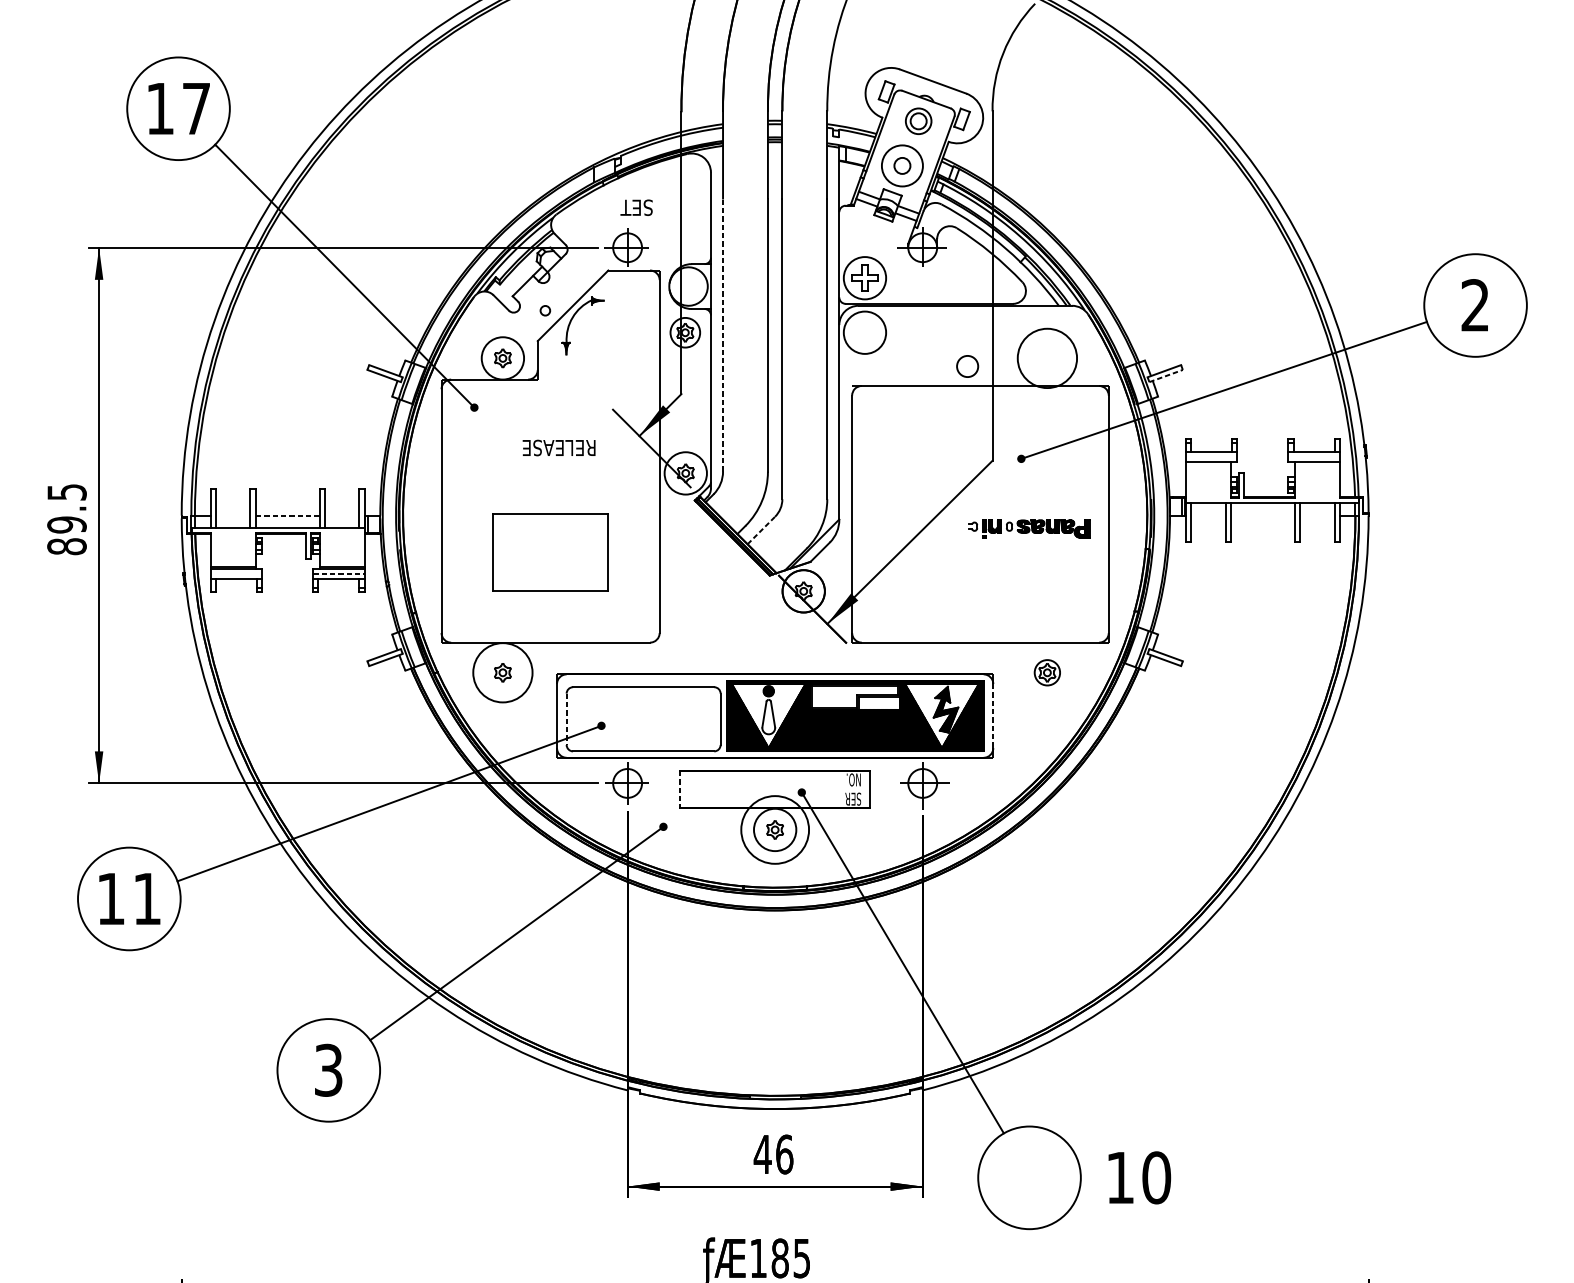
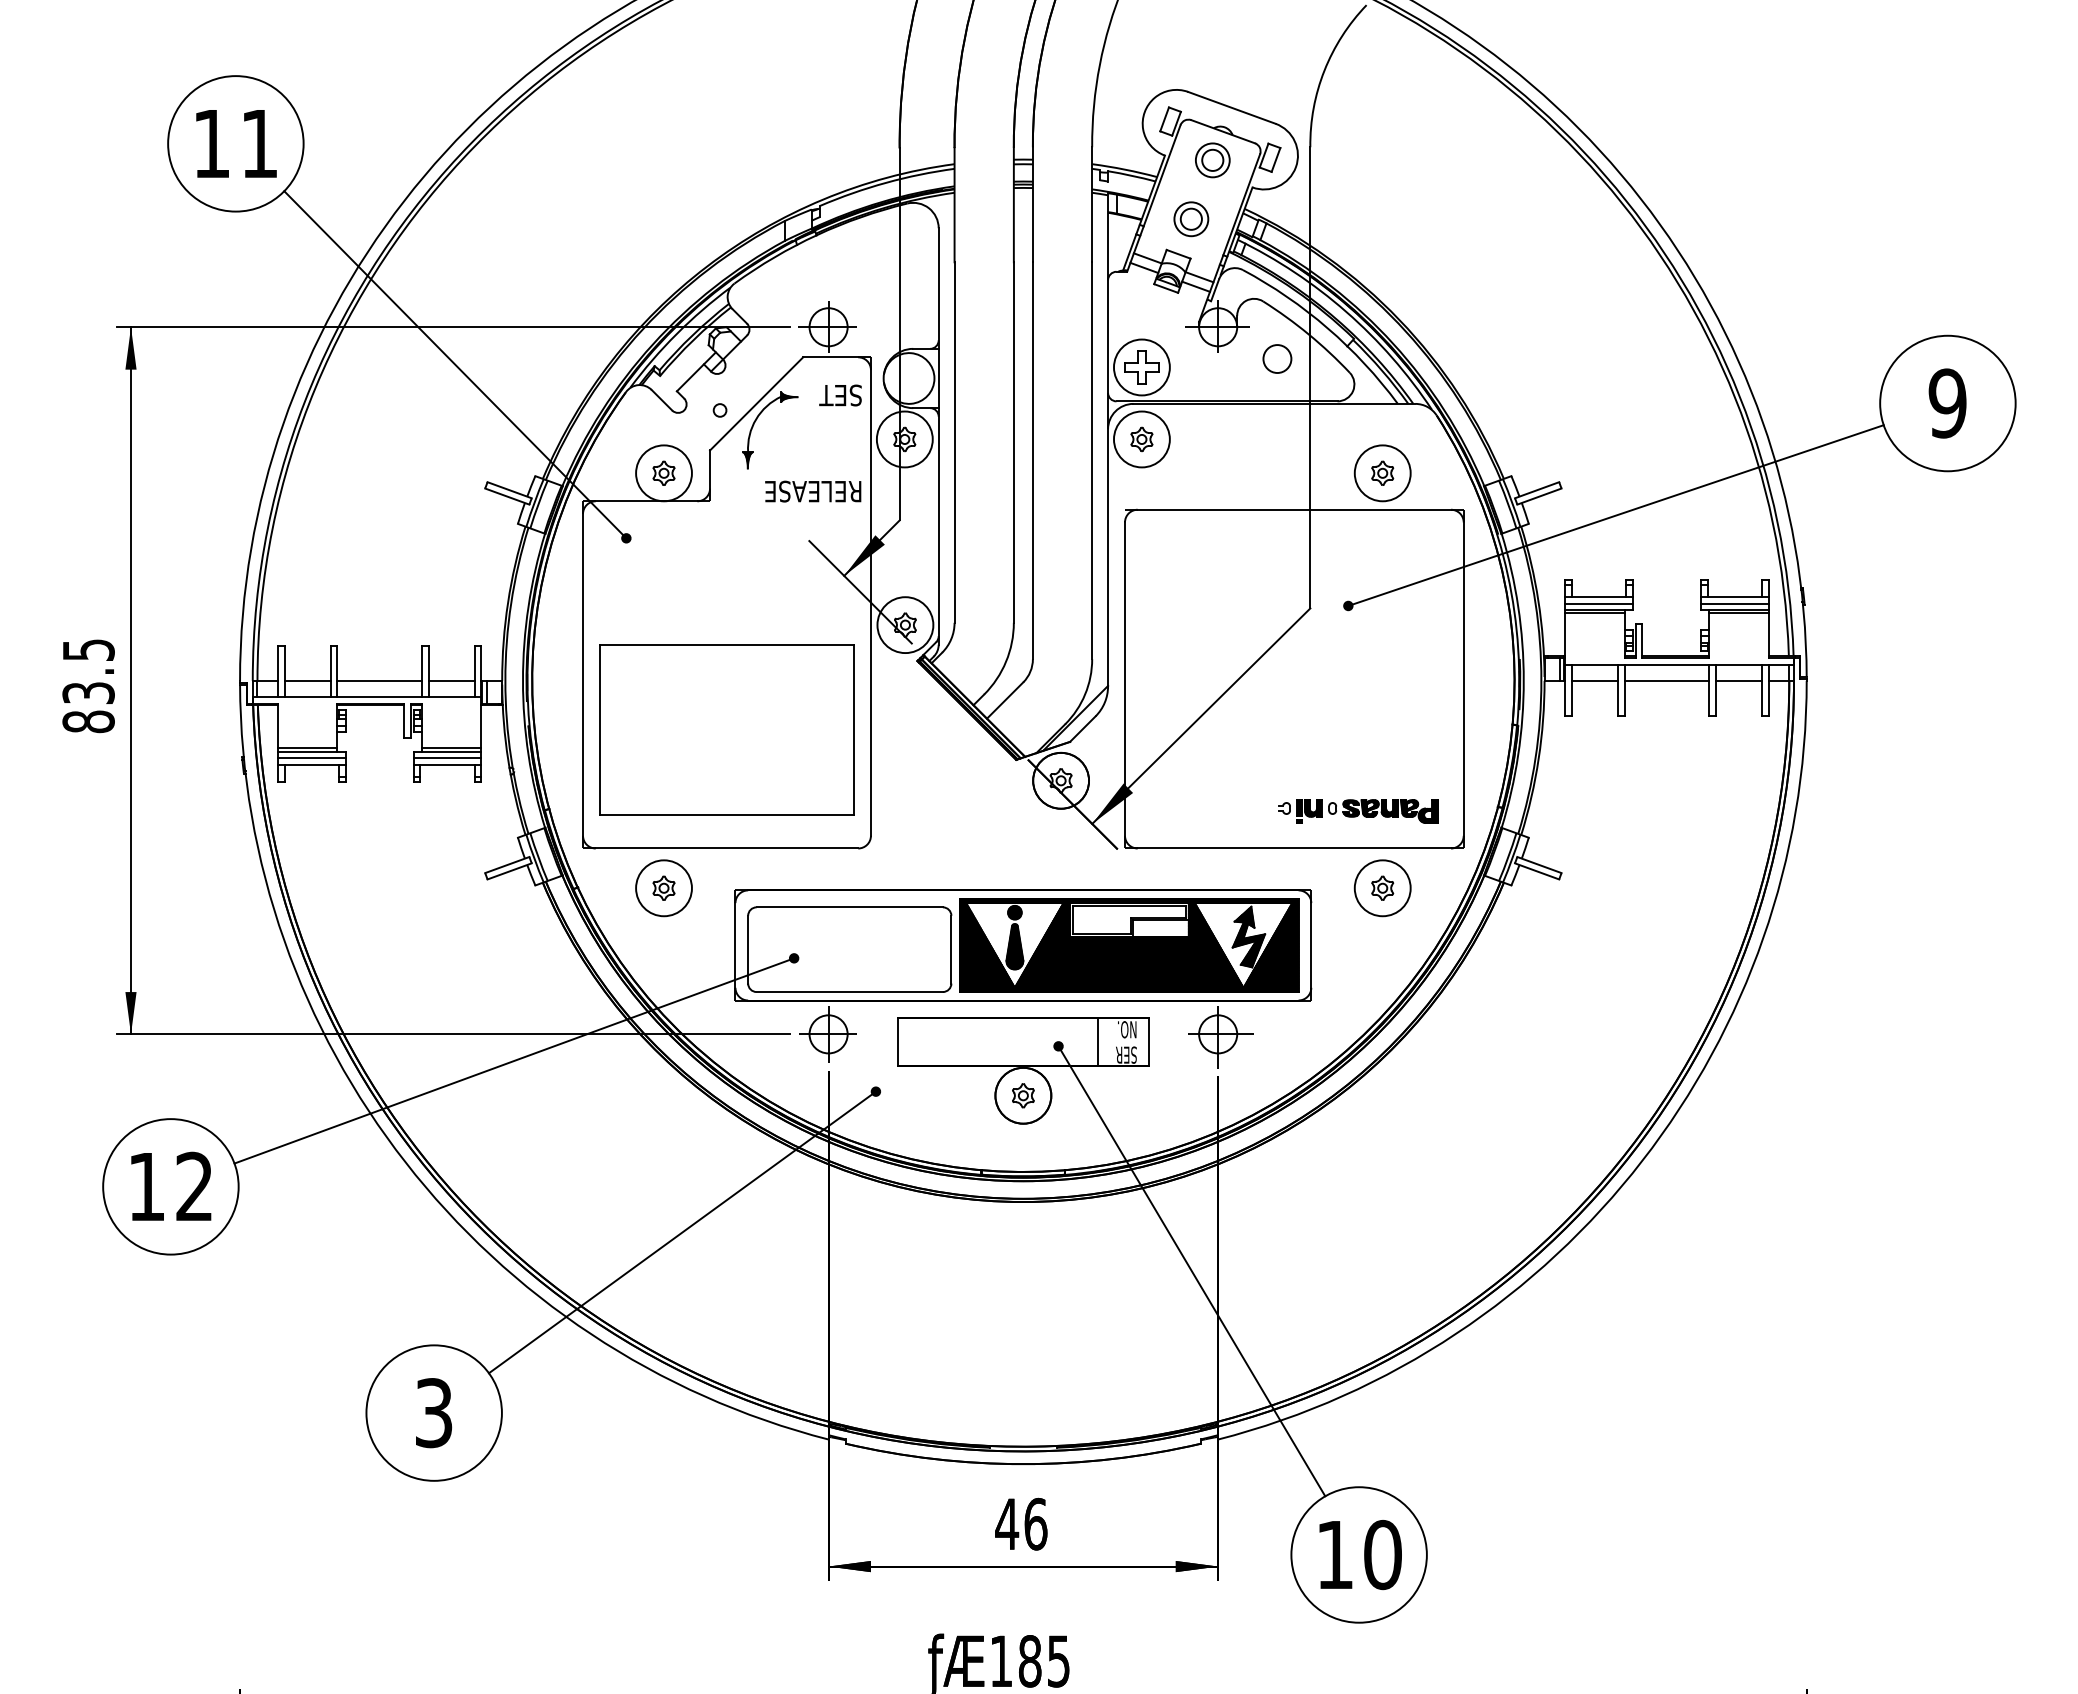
text: (196, 108) -> (259, 143), 17 -> 11
circle: (902, 166) -> (1191, 219), size x0.62
text: (636, 207) -> (840, 395), moved
text: (1475, 305) -> (1947, 403), 2 -> 9
circle: (685, 332) -> (904, 439), size x1.43
part: (864, 332) -> (1141, 439), added
line: (722, 335) -> (954, 442), dashed -> solid
part: (1047, 357) -> (1382, 472), added
circle: (1047, 358) -> (1382, 473), size x0.71
circle: (967, 366) -> (1277, 358), moved
line: (1166, 375) -> (1539, 496), dashed -> solid
text: (559, 447) -> (813, 491), moved
line: (1211, 457) -> (1599, 603), added
line: (1313, 457) -> (1734, 603), added
line: (1207, 464) -> (1594, 613), added
line: (1316, 464) -> (1738, 613), added
line: (232, 515) -> (307, 680), added
line: (287, 515) -> (379, 680), dashed -> solid
line: (341, 515) -> (451, 680), added
line: (1207, 515) -> (1594, 680), added
line: (1262, 515) -> (1666, 680), added
line: (1316, 515) -> (1738, 680), added
text: (66, 525) -> (88, 693), 89.5 -> 83.5
part: (1029, 528) -> (1358, 811), moved
line: (761, 530) -> (1005, 700), dashed -> solid
part: (550, 552) -> (726, 729), size x1.67
line: (235, 573) -> (311, 757), added
line: (338, 573) -> (447, 757), dashed -> solid
circle: (502, 672) -> (663, 888), size x0.71
circle: (1047, 672) -> (1382, 888), size x1.67
hatch: (768, 716) -> (1014, 946), added
line: (993, 716) -> (1311, 945), dashed -> solid
line: (566, 719) -> (748, 949), dashed -> solid
line: (832, 788) -> (1098, 1041), added
line: (679, 789) -> (897, 1042), dashed -> solid
circle: (775, 829) -> (1023, 1095), size x0.62
text: (146, 897) -> (193, 1185), 11 -> 12
text: (1139, 1178) -> (1360, 1555), moved

